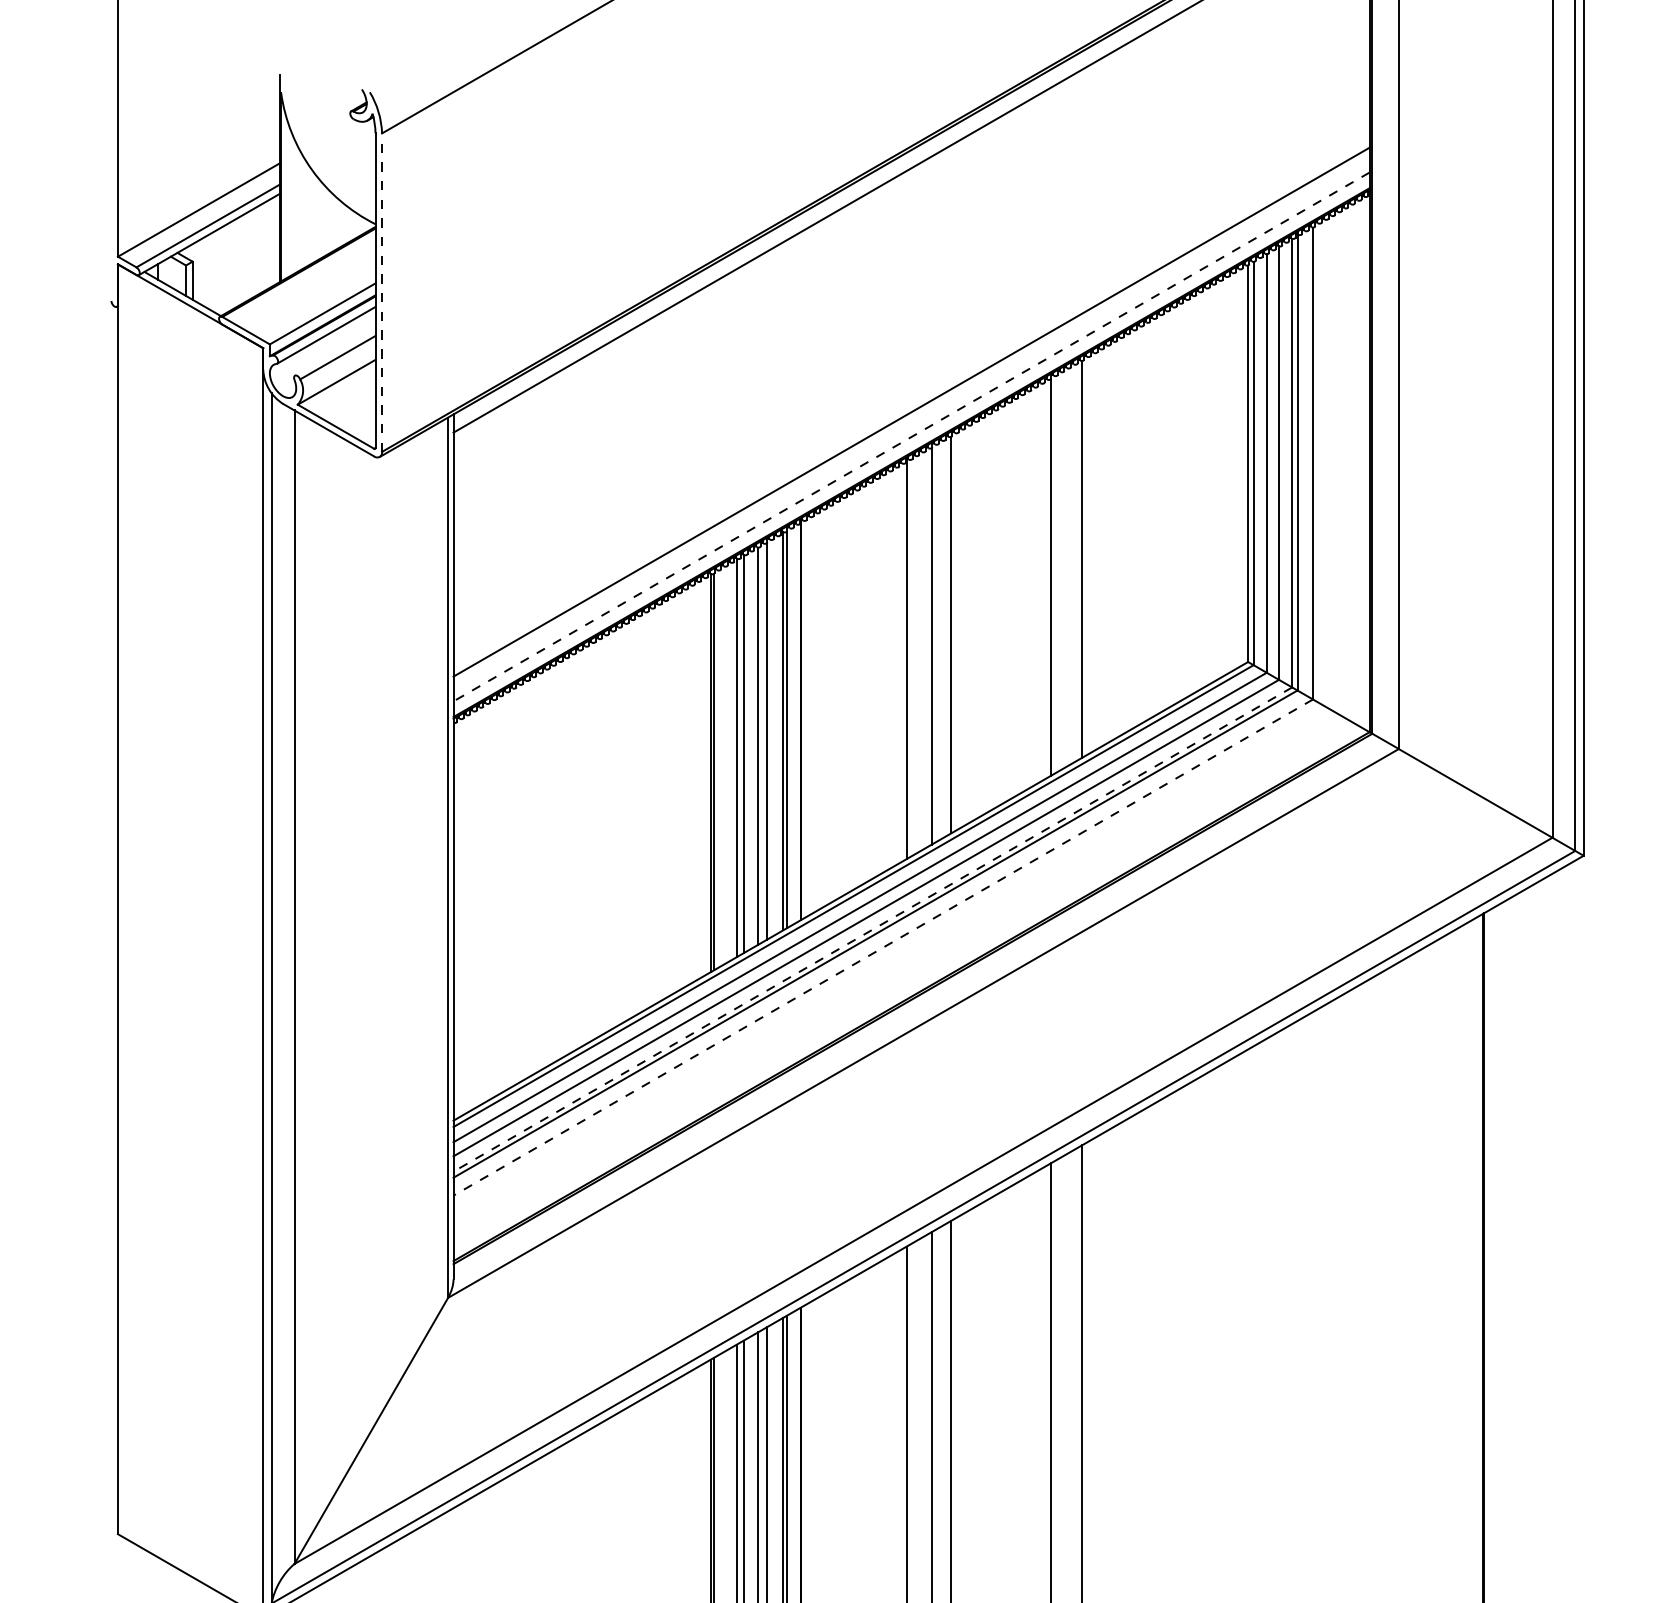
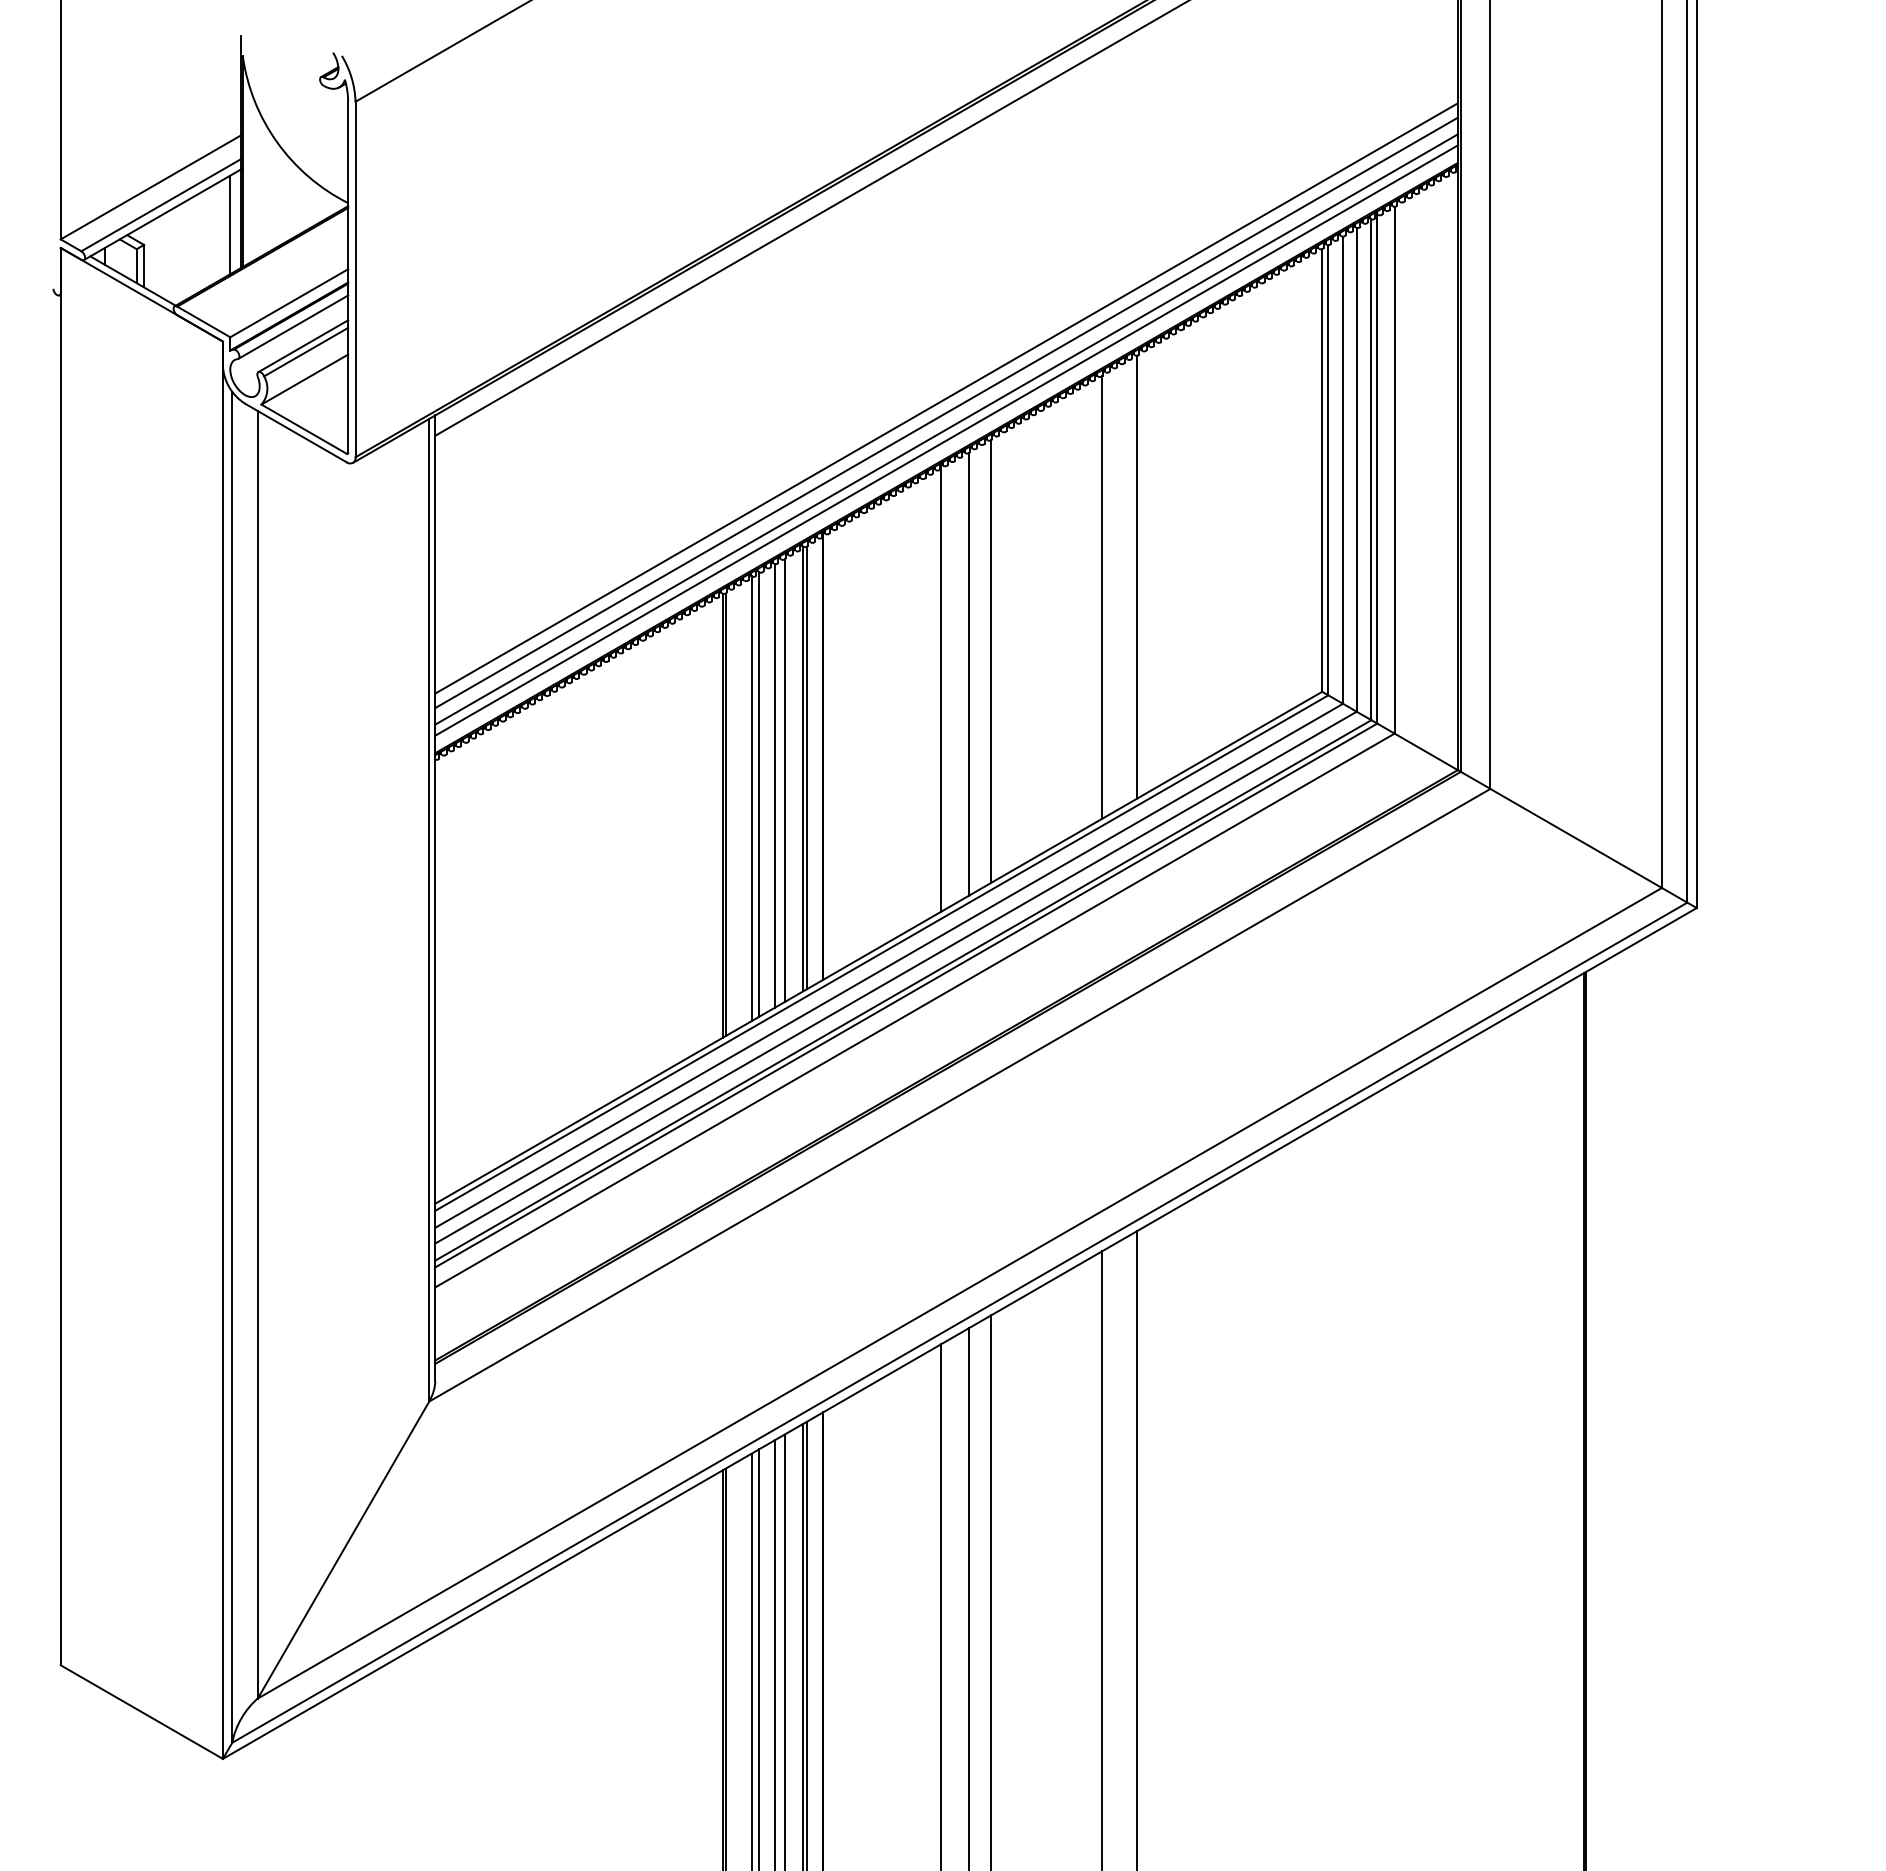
line: (270, 243) -> (230, 224), added
line: (382, 292) -> (355, 279), dashed -> solid
line: (335, 352) -> (303, 346), added
line: (911, 399) -> (946, 398), added
line: (911, 427) -> (946, 429), added
line: (911, 436) -> (946, 440), dashed -> solid
line: (872, 929) -> (902, 990), dashed -> solid
line: (882, 947) -> (914, 1010), dashed -> solid

